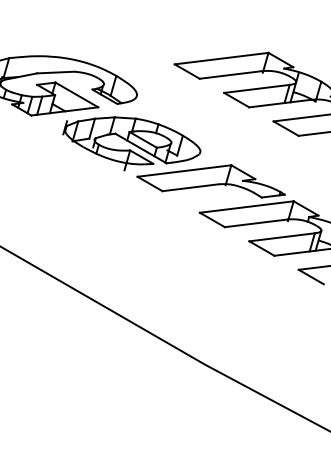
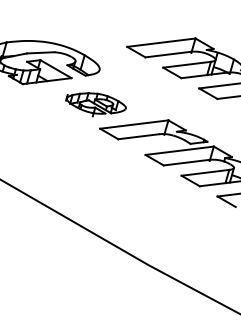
part: (131, 143) -> (95, 104), size x0.6

